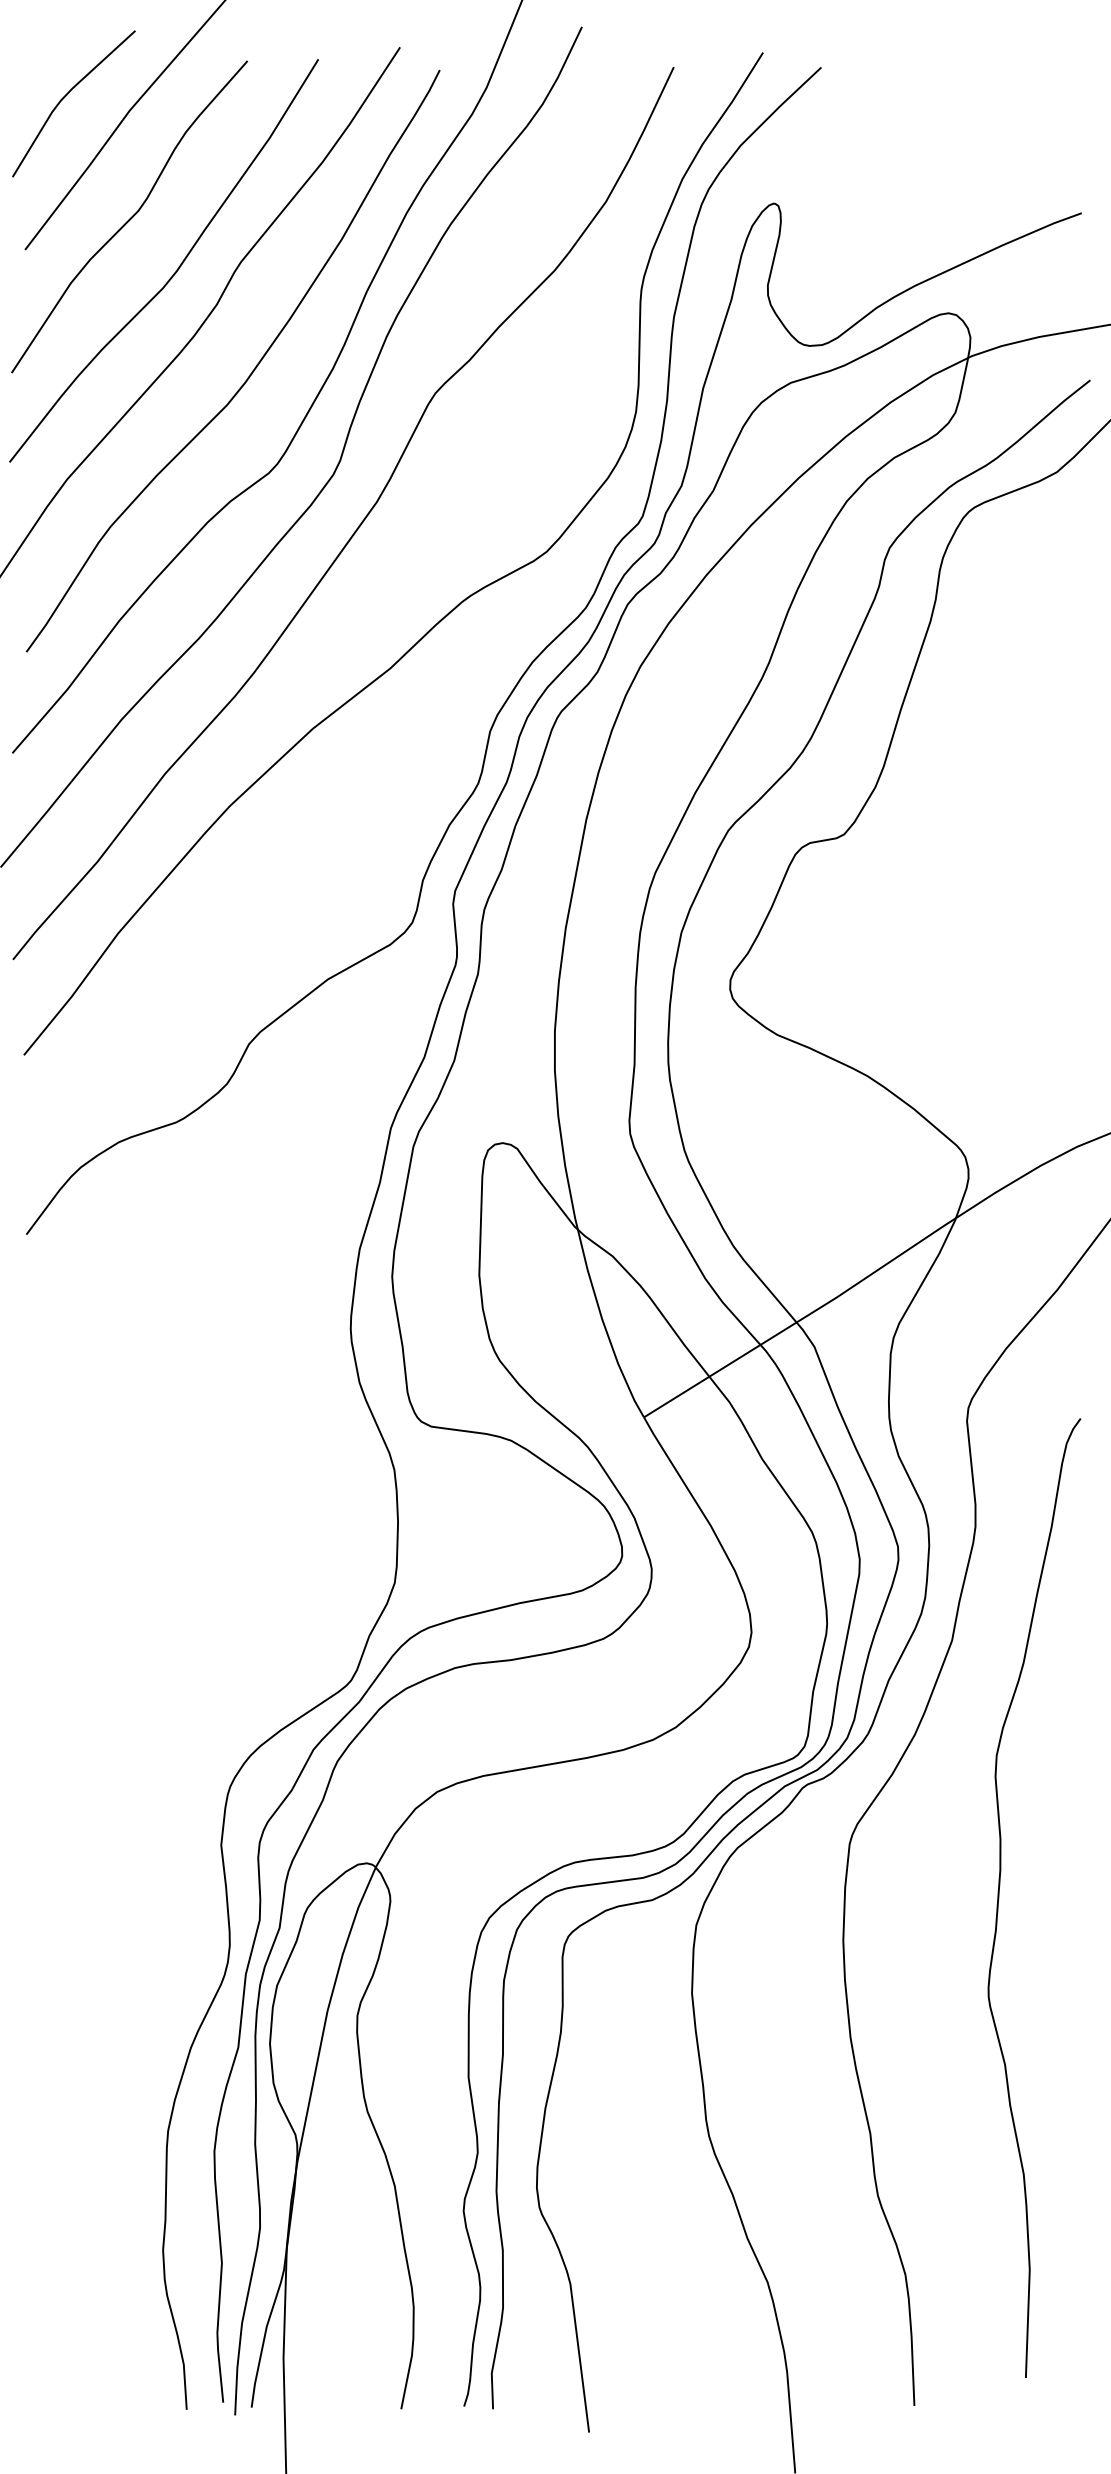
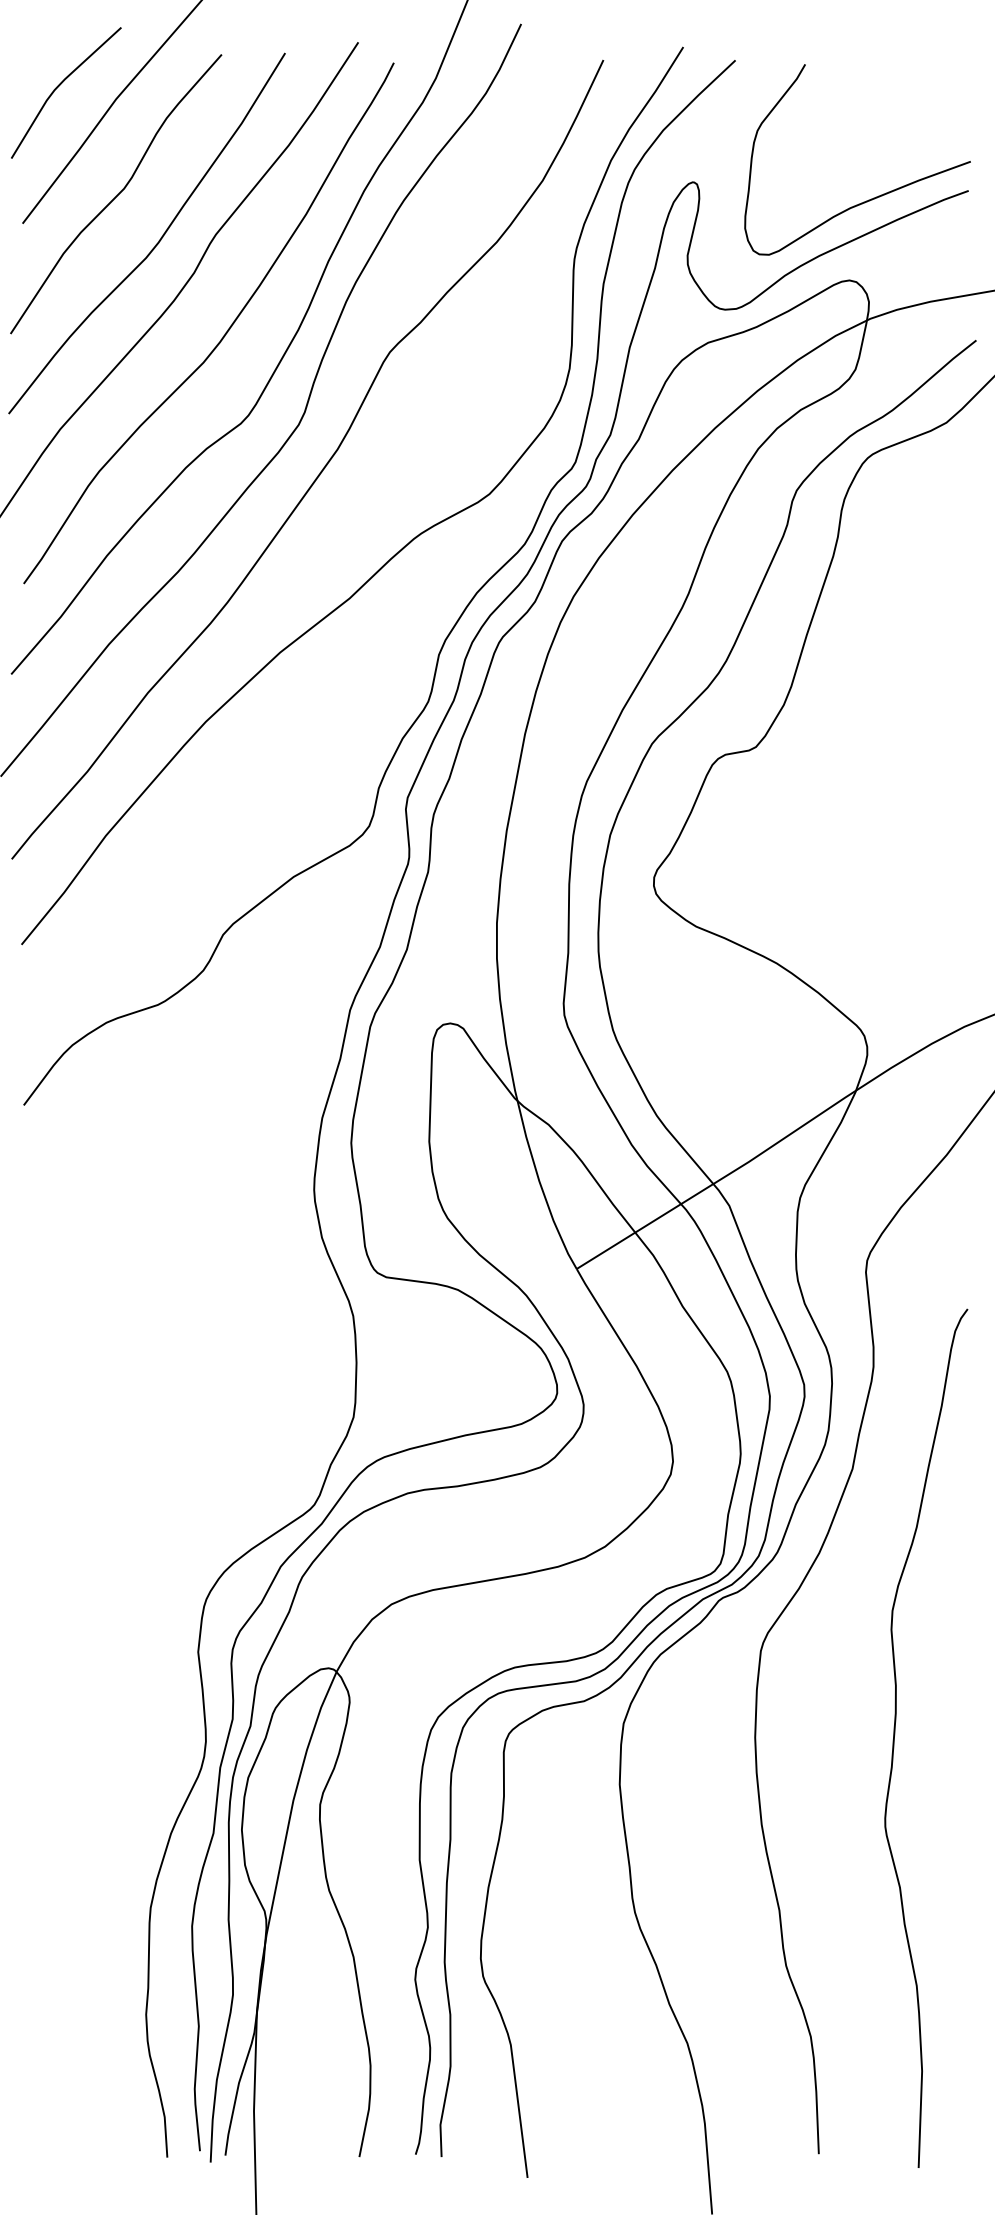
curve: (975, 220) -> (873, 197), added
curve: (1000, 1894) -> (895, 1735), moved

